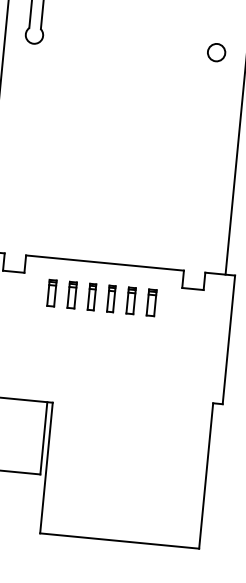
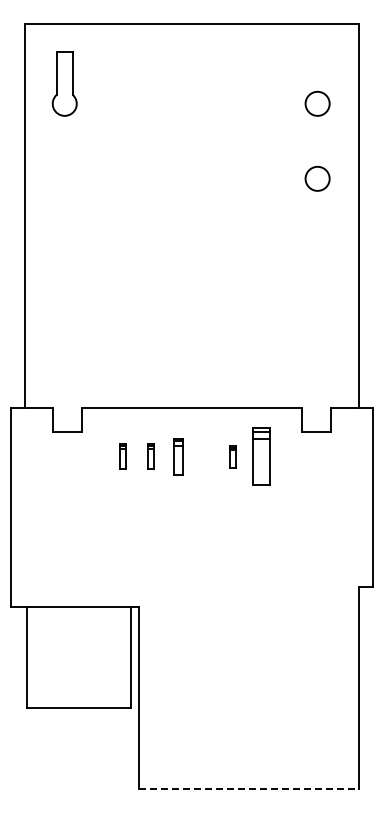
circle: (211, 106) -> (317, 178), added
part: (51, 293) -> (122, 456), size x0.7
part: (71, 295) -> (150, 456), size x0.7
part: (111, 298) -> (205, 456), removed
part: (130, 300) -> (232, 456), size x0.6
part: (151, 302) -> (261, 456), size x1.6
line: (120, 540) -> (249, 788), solid -> dashed

